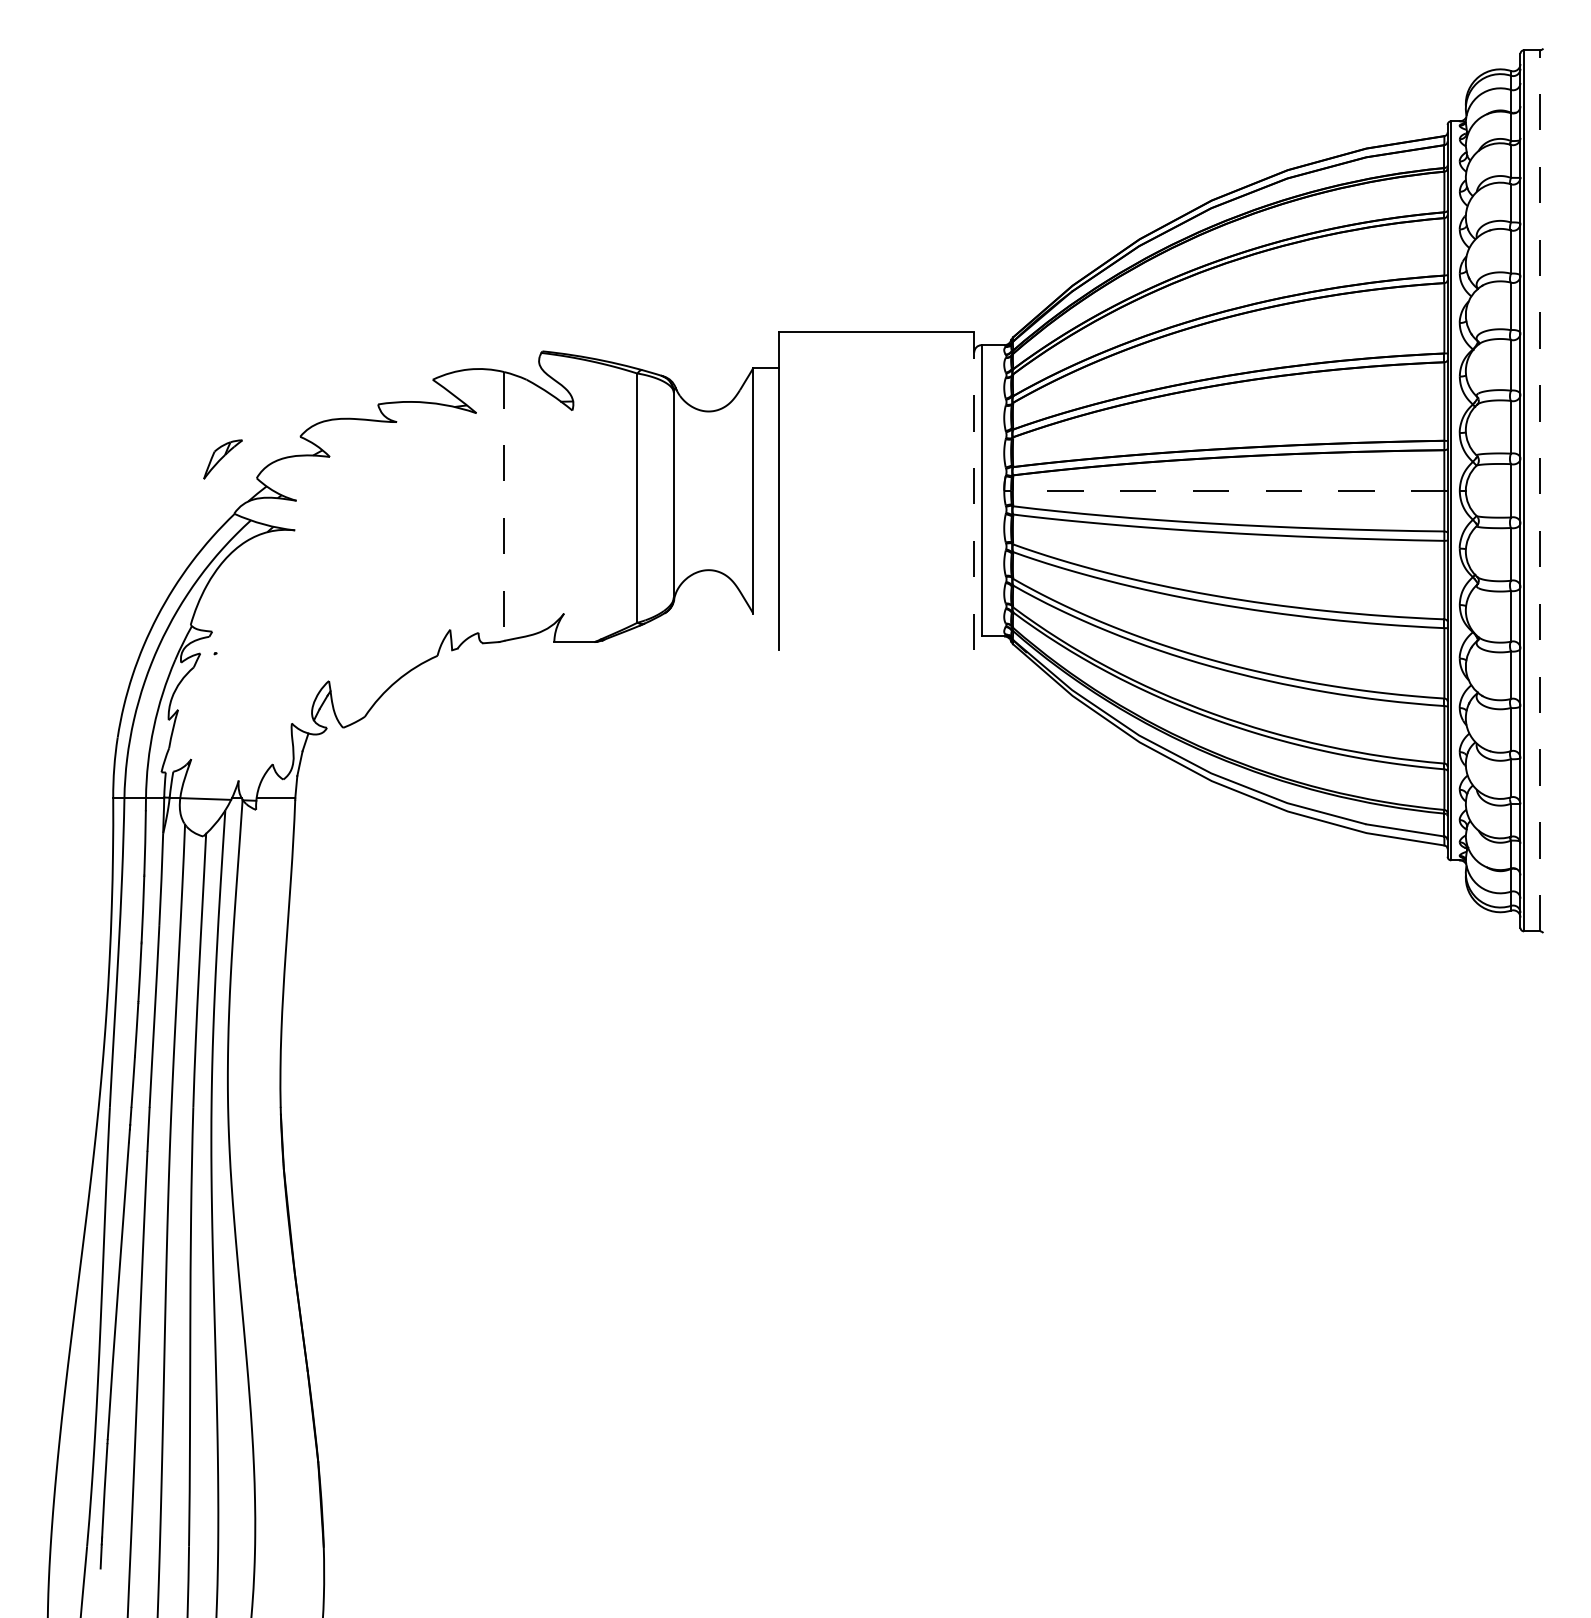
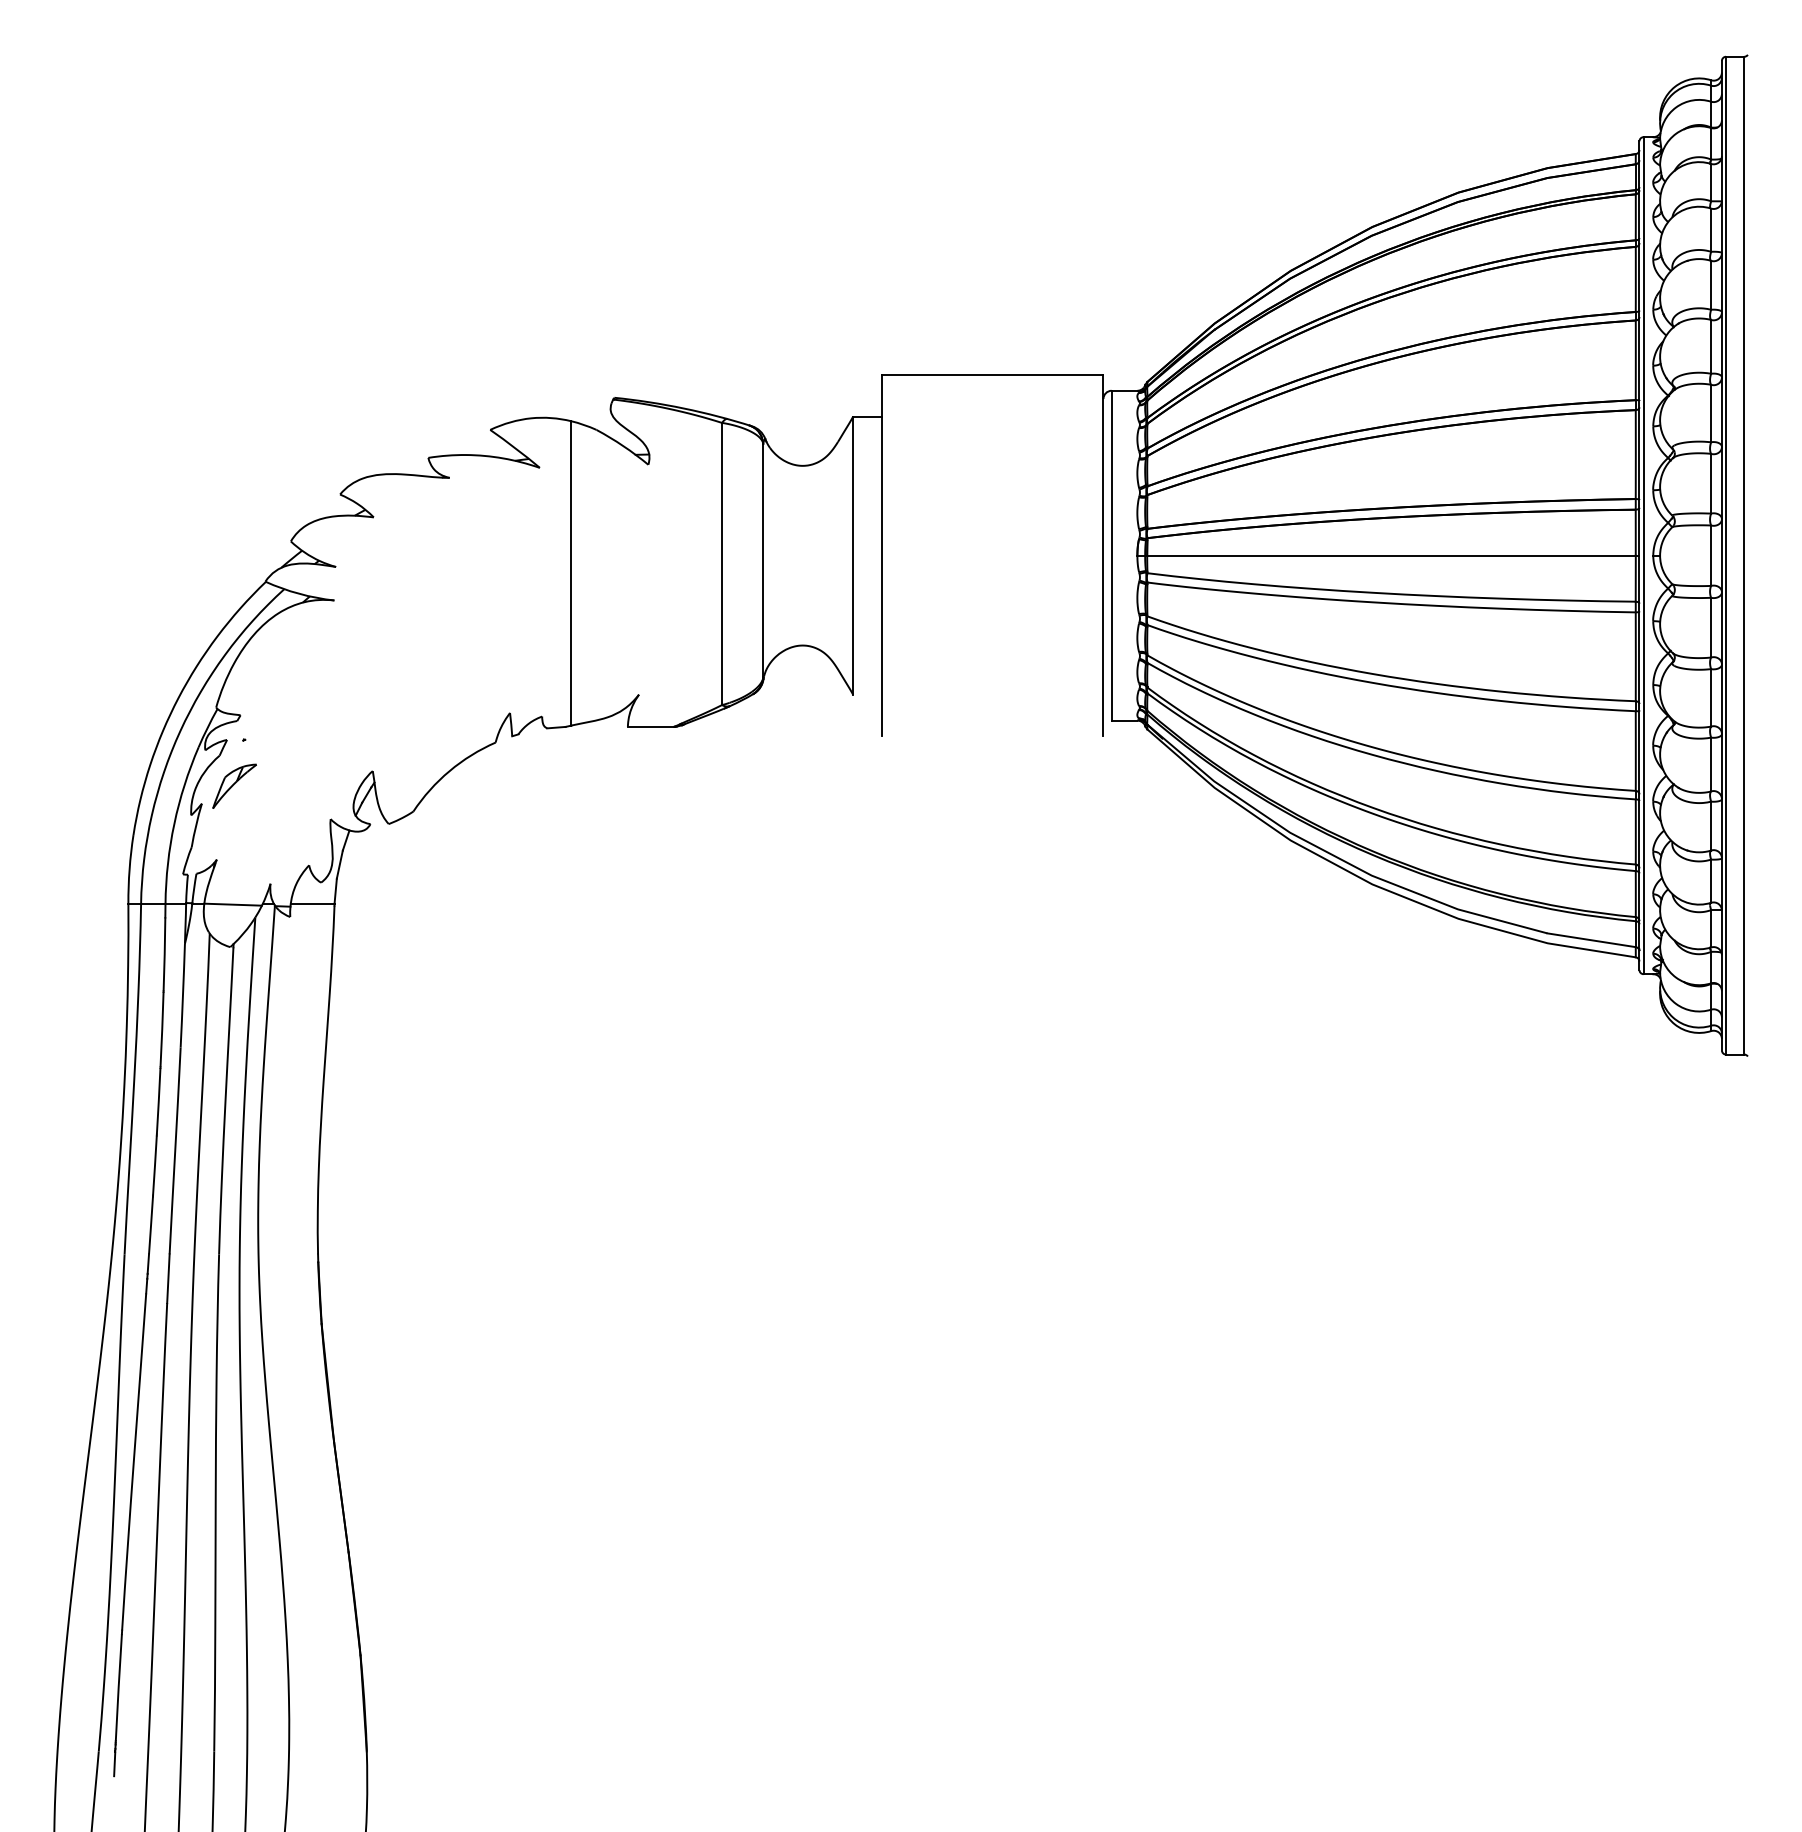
part: (222, 459) -> (234, 786), moved
line: (974, 490) -> (1103, 555), dashed -> solid
line: (1225, 490) -> (1387, 555), dashed -> solid
line: (1540, 490) -> (1744, 555), dashed -> solid
line: (504, 506) -> (571, 573), dashed -> solid

